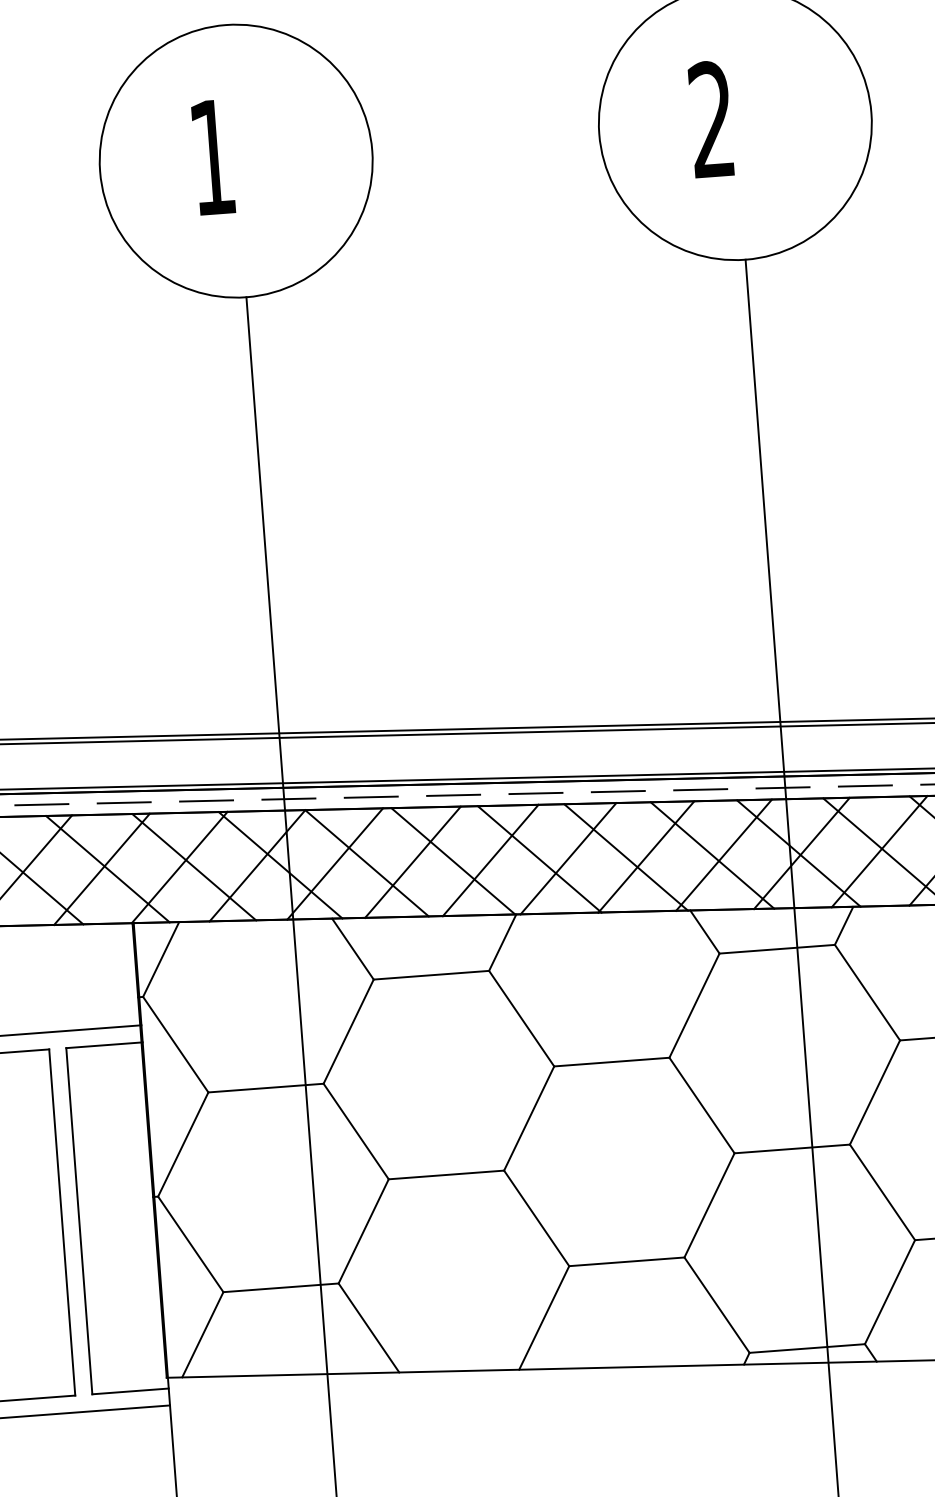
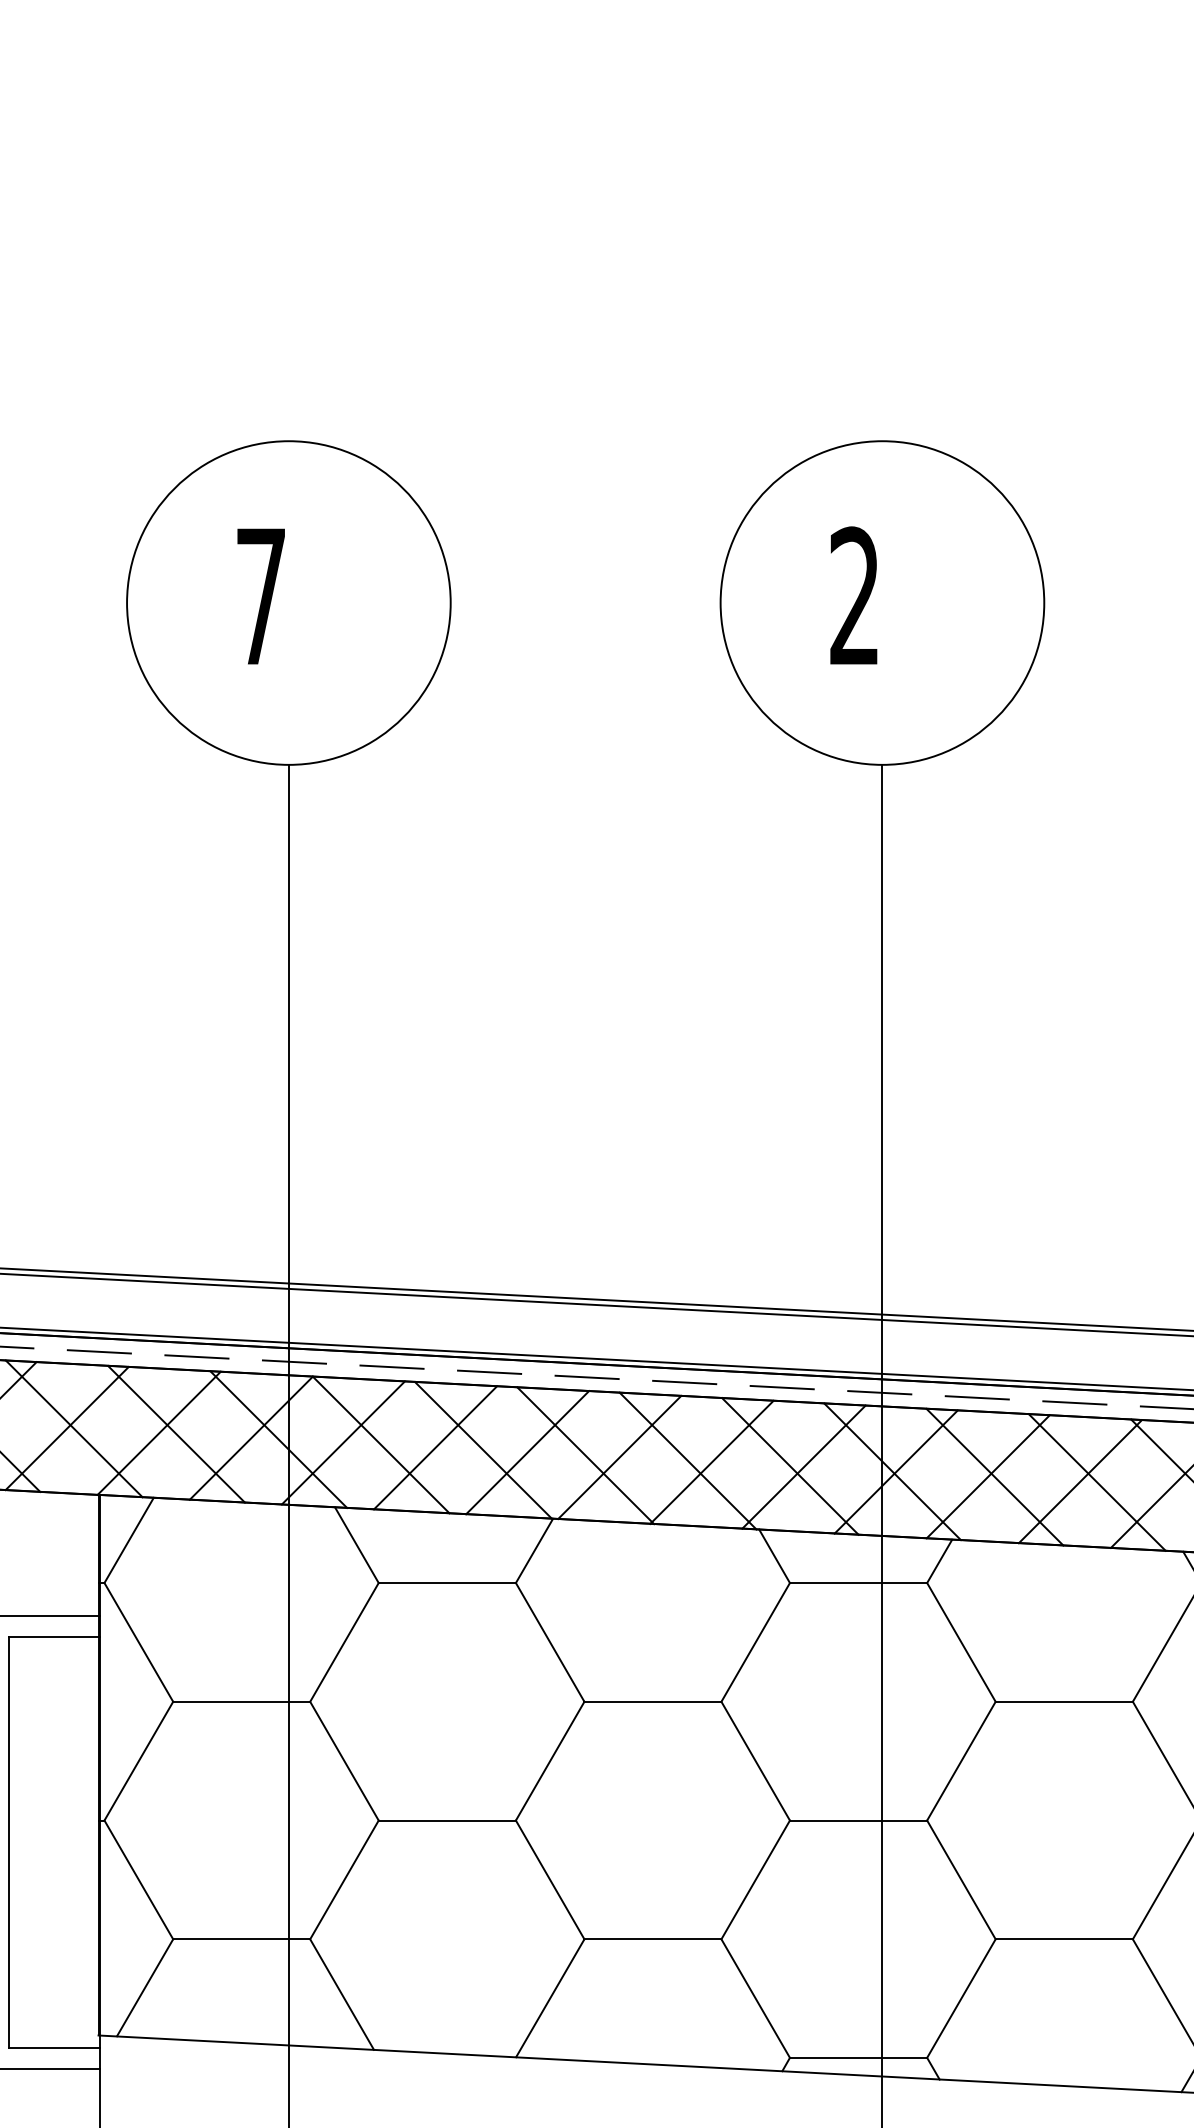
text: (211, 157) -> (260, 596), 1 -> 7

